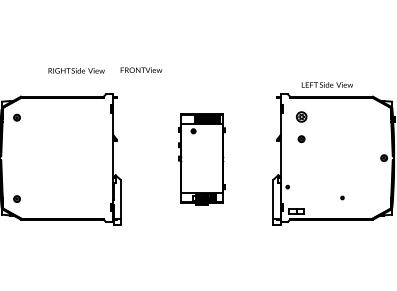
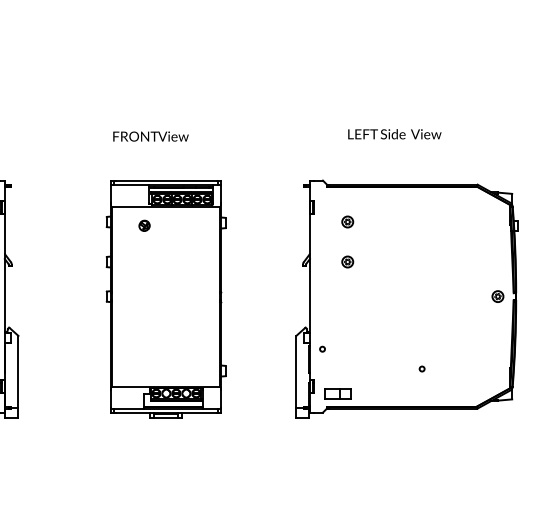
text: (141, 69) -> (151, 135), moved
text: (326, 84) -> (393, 133), moved
part: (301, 117) -> (347, 222), size x0.62
part: (201, 159) -> (165, 298), size x1.43

